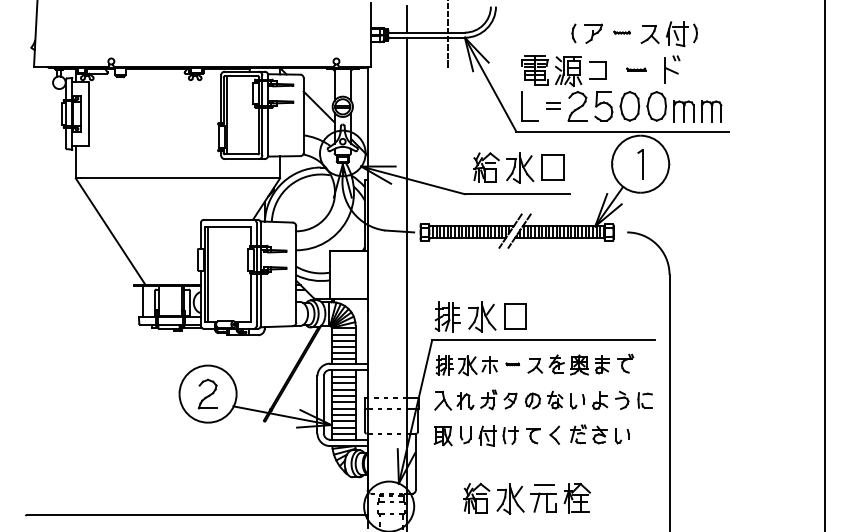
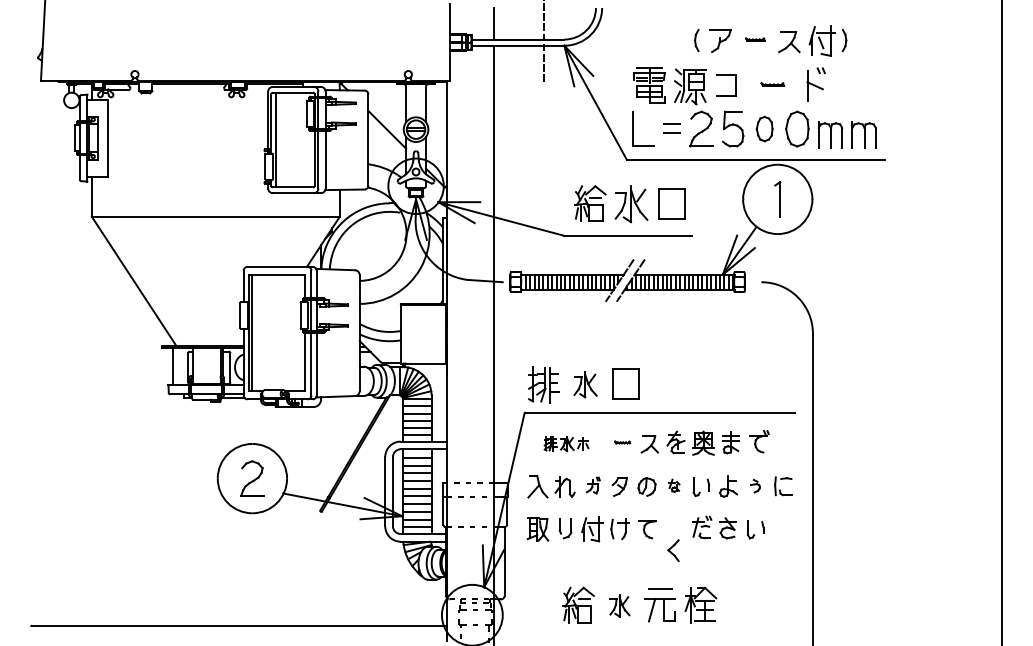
part: (629, 105) -> (764, 128), size x0.7
part: (482, 316) -> (585, 384), size x0.7
part: (466, 365) -> (566, 443), size x0.6
part: (488, 399) -> (593, 485), size x0.7
part: (555, 399) -> (674, 485), size x0.6
part: (622, 399) -> (755, 485), size x0.6
part: (554, 435) -> (673, 550), moved
part: (510, 498) -> (619, 605), size x0.6

